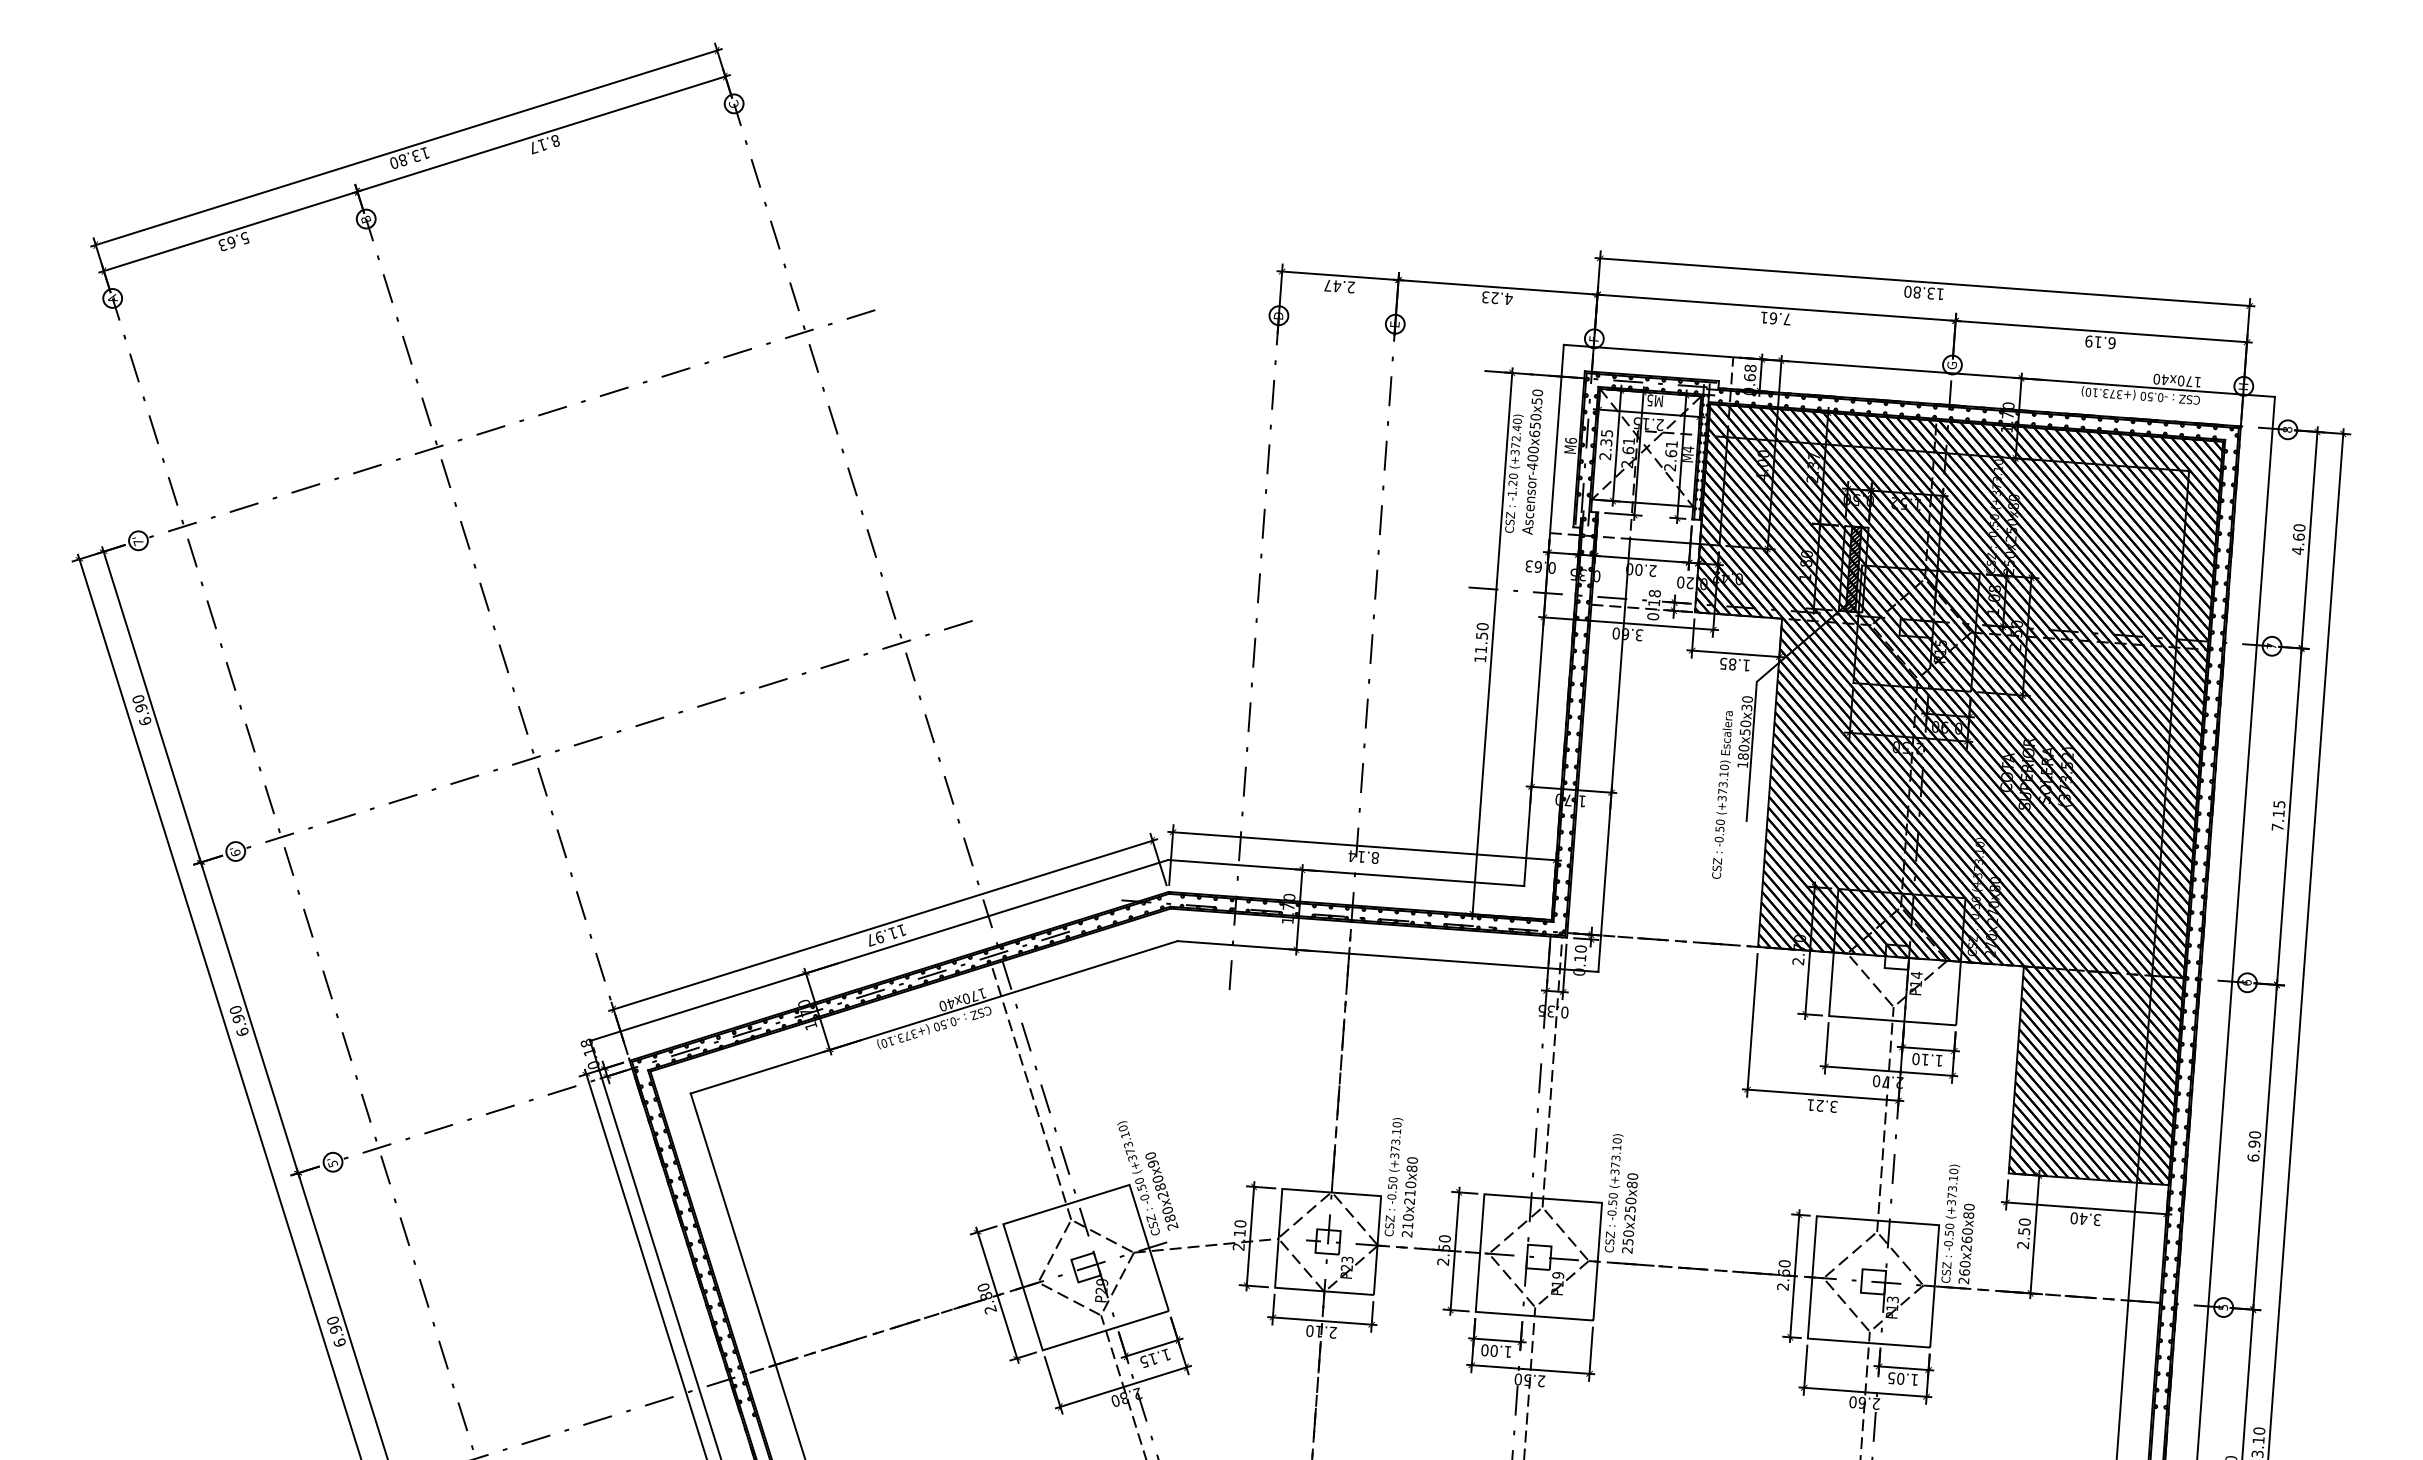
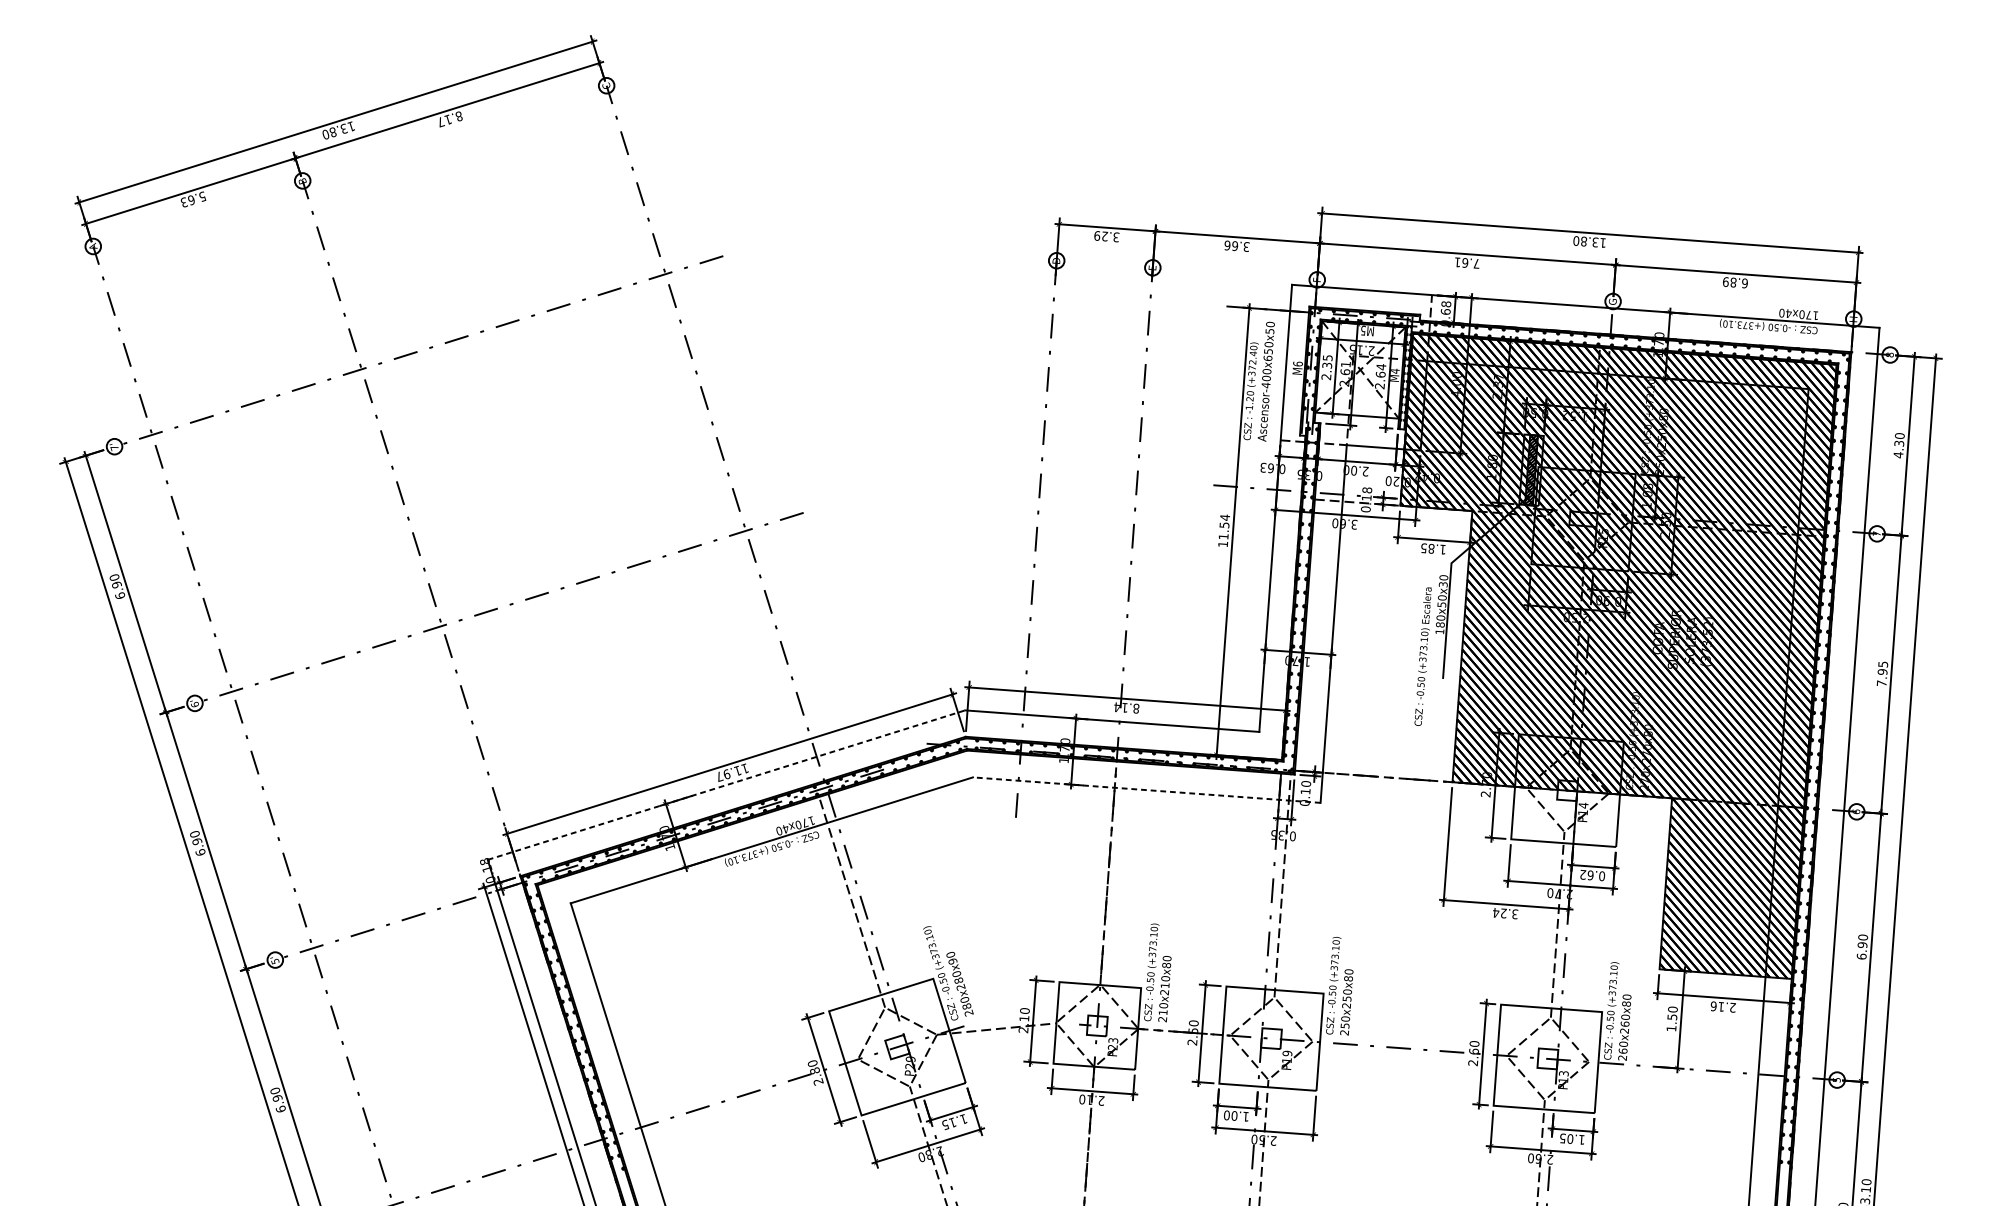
text: (1339, 285) -> (1106, 235), 2.47 -> 3.29
text: (1497, 298) -> (1237, 246), 4.23 -> 3.66
text: (2097, 342) -> (1732, 282), 6.19 -> 6.89
text: (1671, 444) -> (1381, 367), 2.61 -> 2.64
text: (2298, 536) -> (1898, 443), 4.60 -> 4.30
text: (1482, 626) -> (1224, 517), 11.50 -> 11.54
text: (2278, 813) -> (1882, 671), 7.15 -> 7.95
line: (879, 950) -> (726, 785), solid -> dashed
line: (1387, 956) -> (1146, 790), solid -> dashed
text: (1927, 1059) -> (1592, 875), 1.10 -> 0.62
text: (1810, 1104) -> (1495, 912), 3.21 -> 3.24
text: (2085, 1218) -> (1723, 1006), 3.40 -> 2.16
text: (2022, 1245) -> (1670, 1028), 2.50 -> 1.50
line: (1705, 1269) -> (1409, 1048), removed
line: (2041, 1293) -> (1686, 1068), removed
line: (891, 1328) -> (736, 1097), removed

